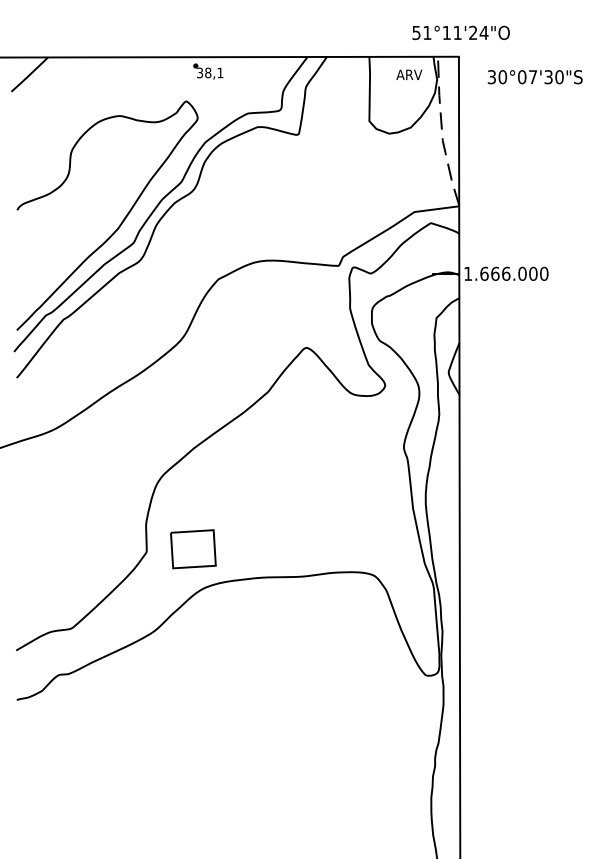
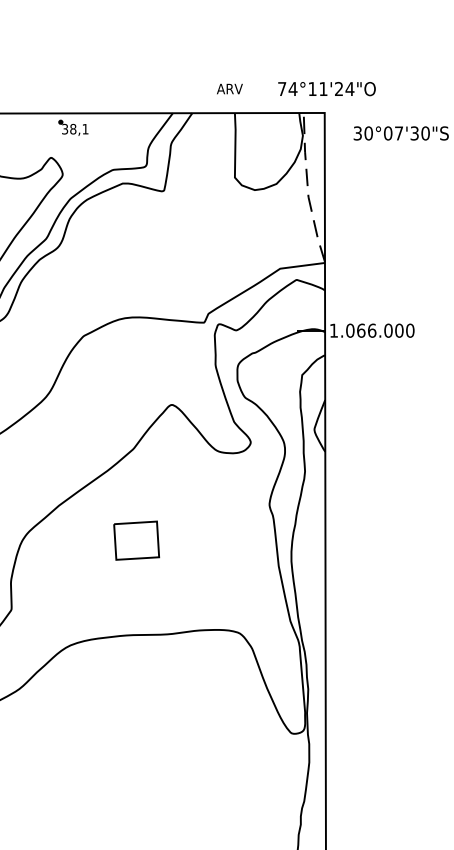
text: (421, 33) -> (287, 89), 51°11'24"O -> 74°11'24"O
text: (409, 74) -> (230, 88), moved
text: (484, 273) -> (350, 330), 1.666.000 -> 1.066.000
part: (193, 549) -> (136, 540), moved

